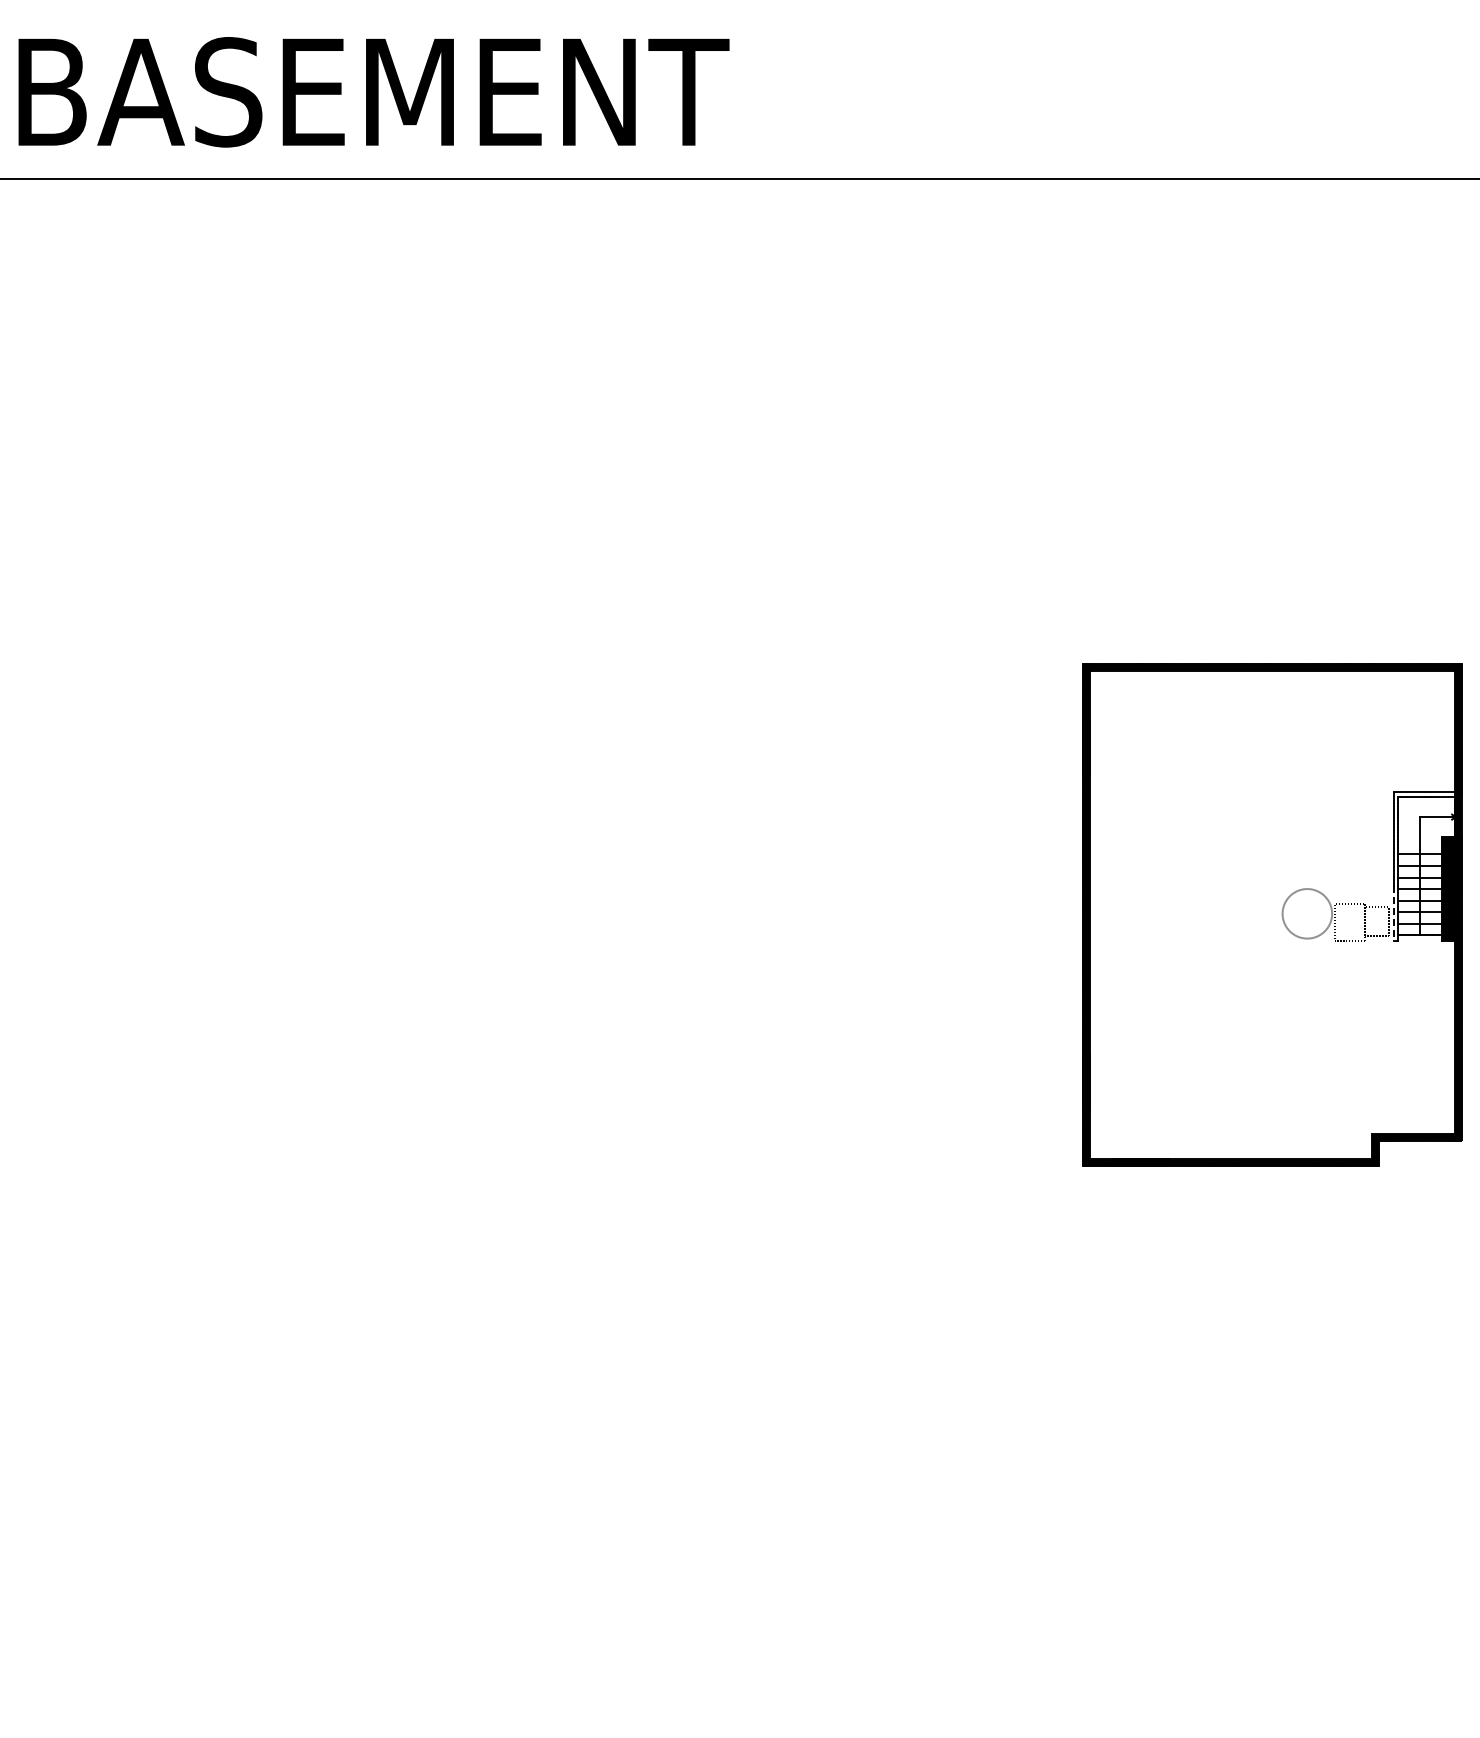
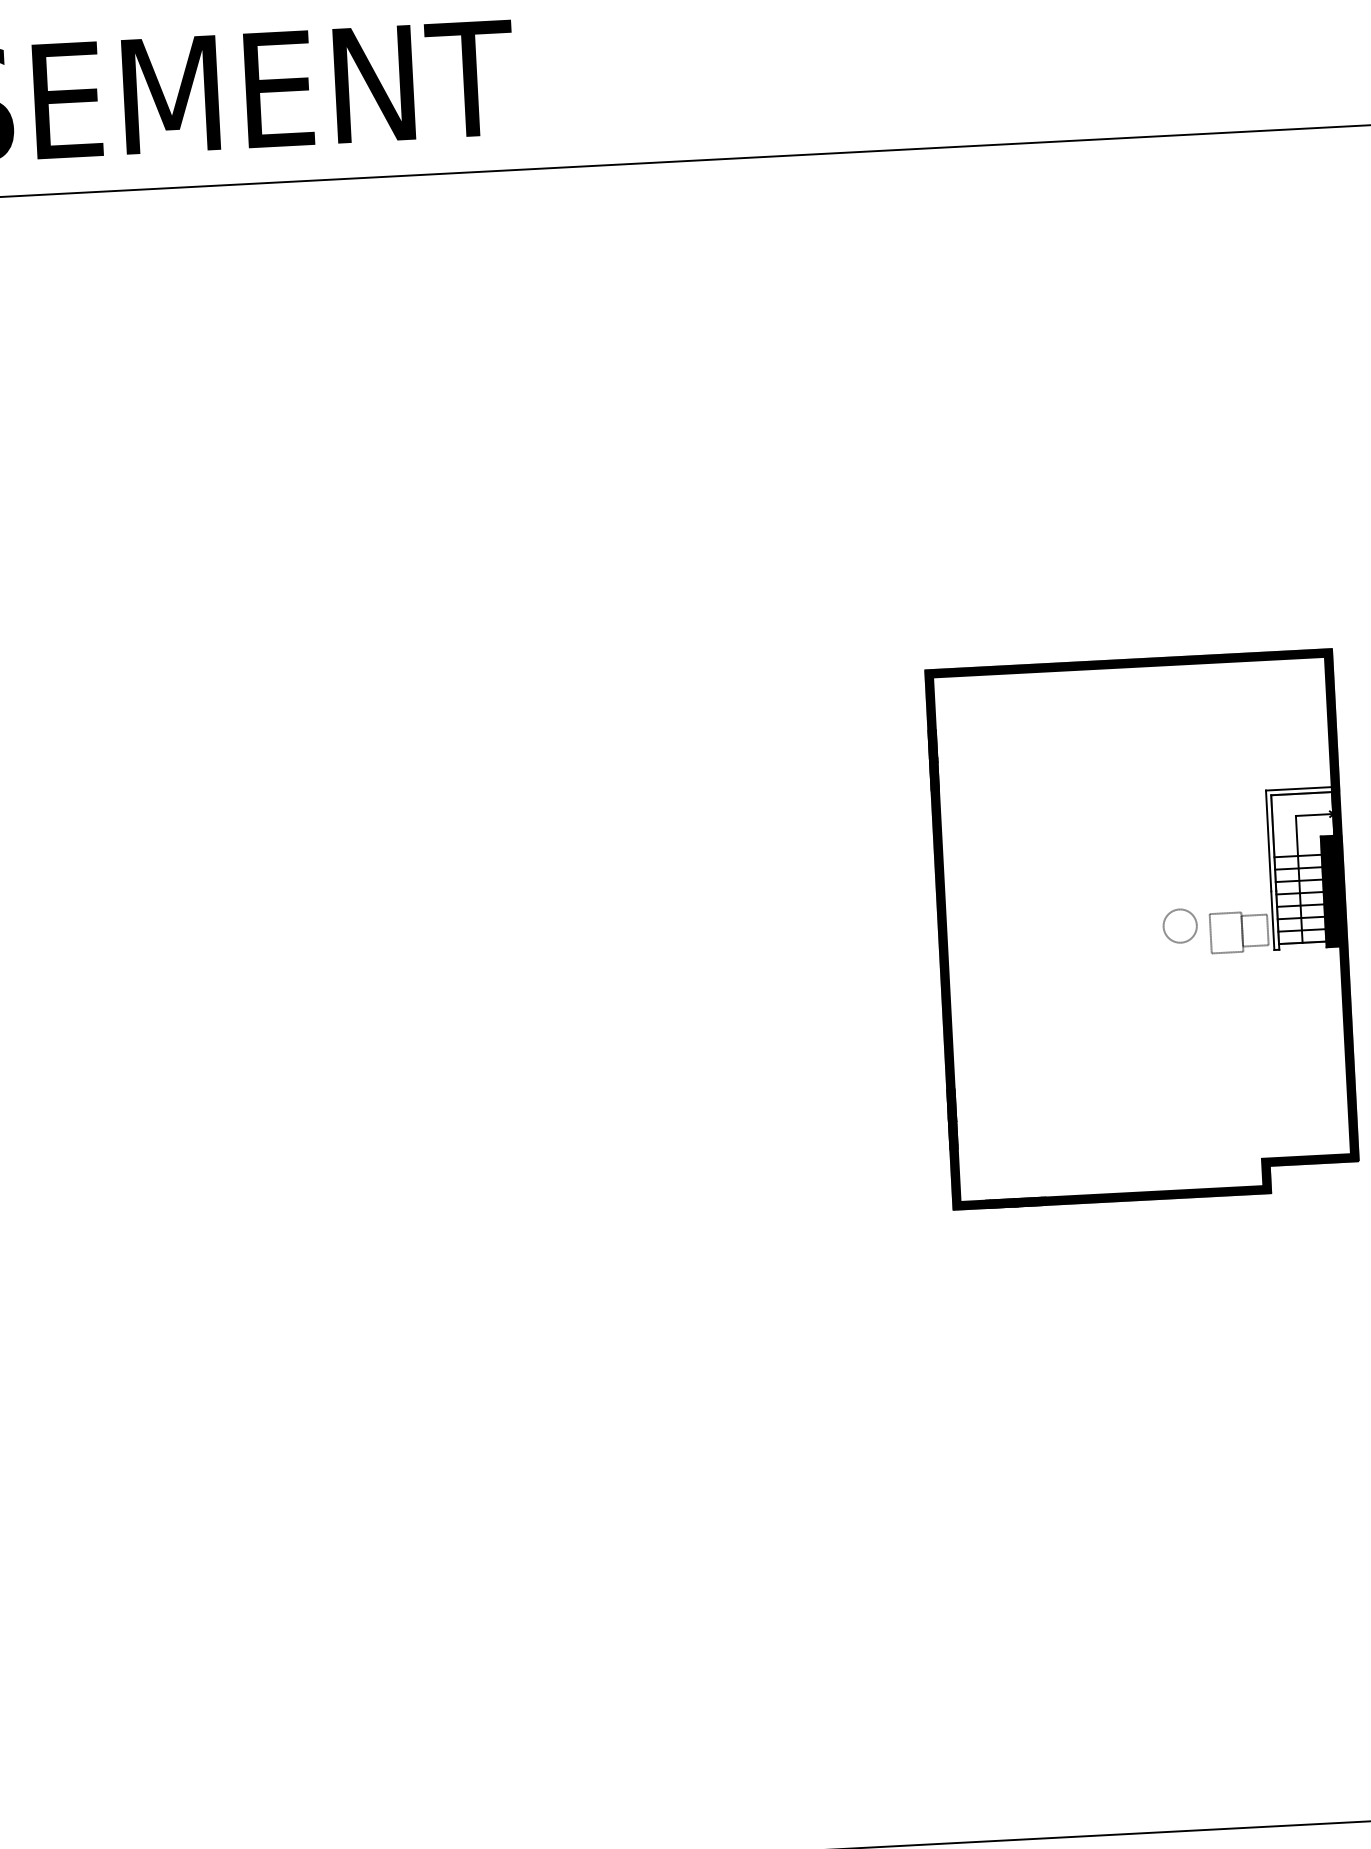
circle: (1306, 913) -> (1179, 925), size x0.62
line: (1393, 913) -> (1272, 920), dashed -> solid

